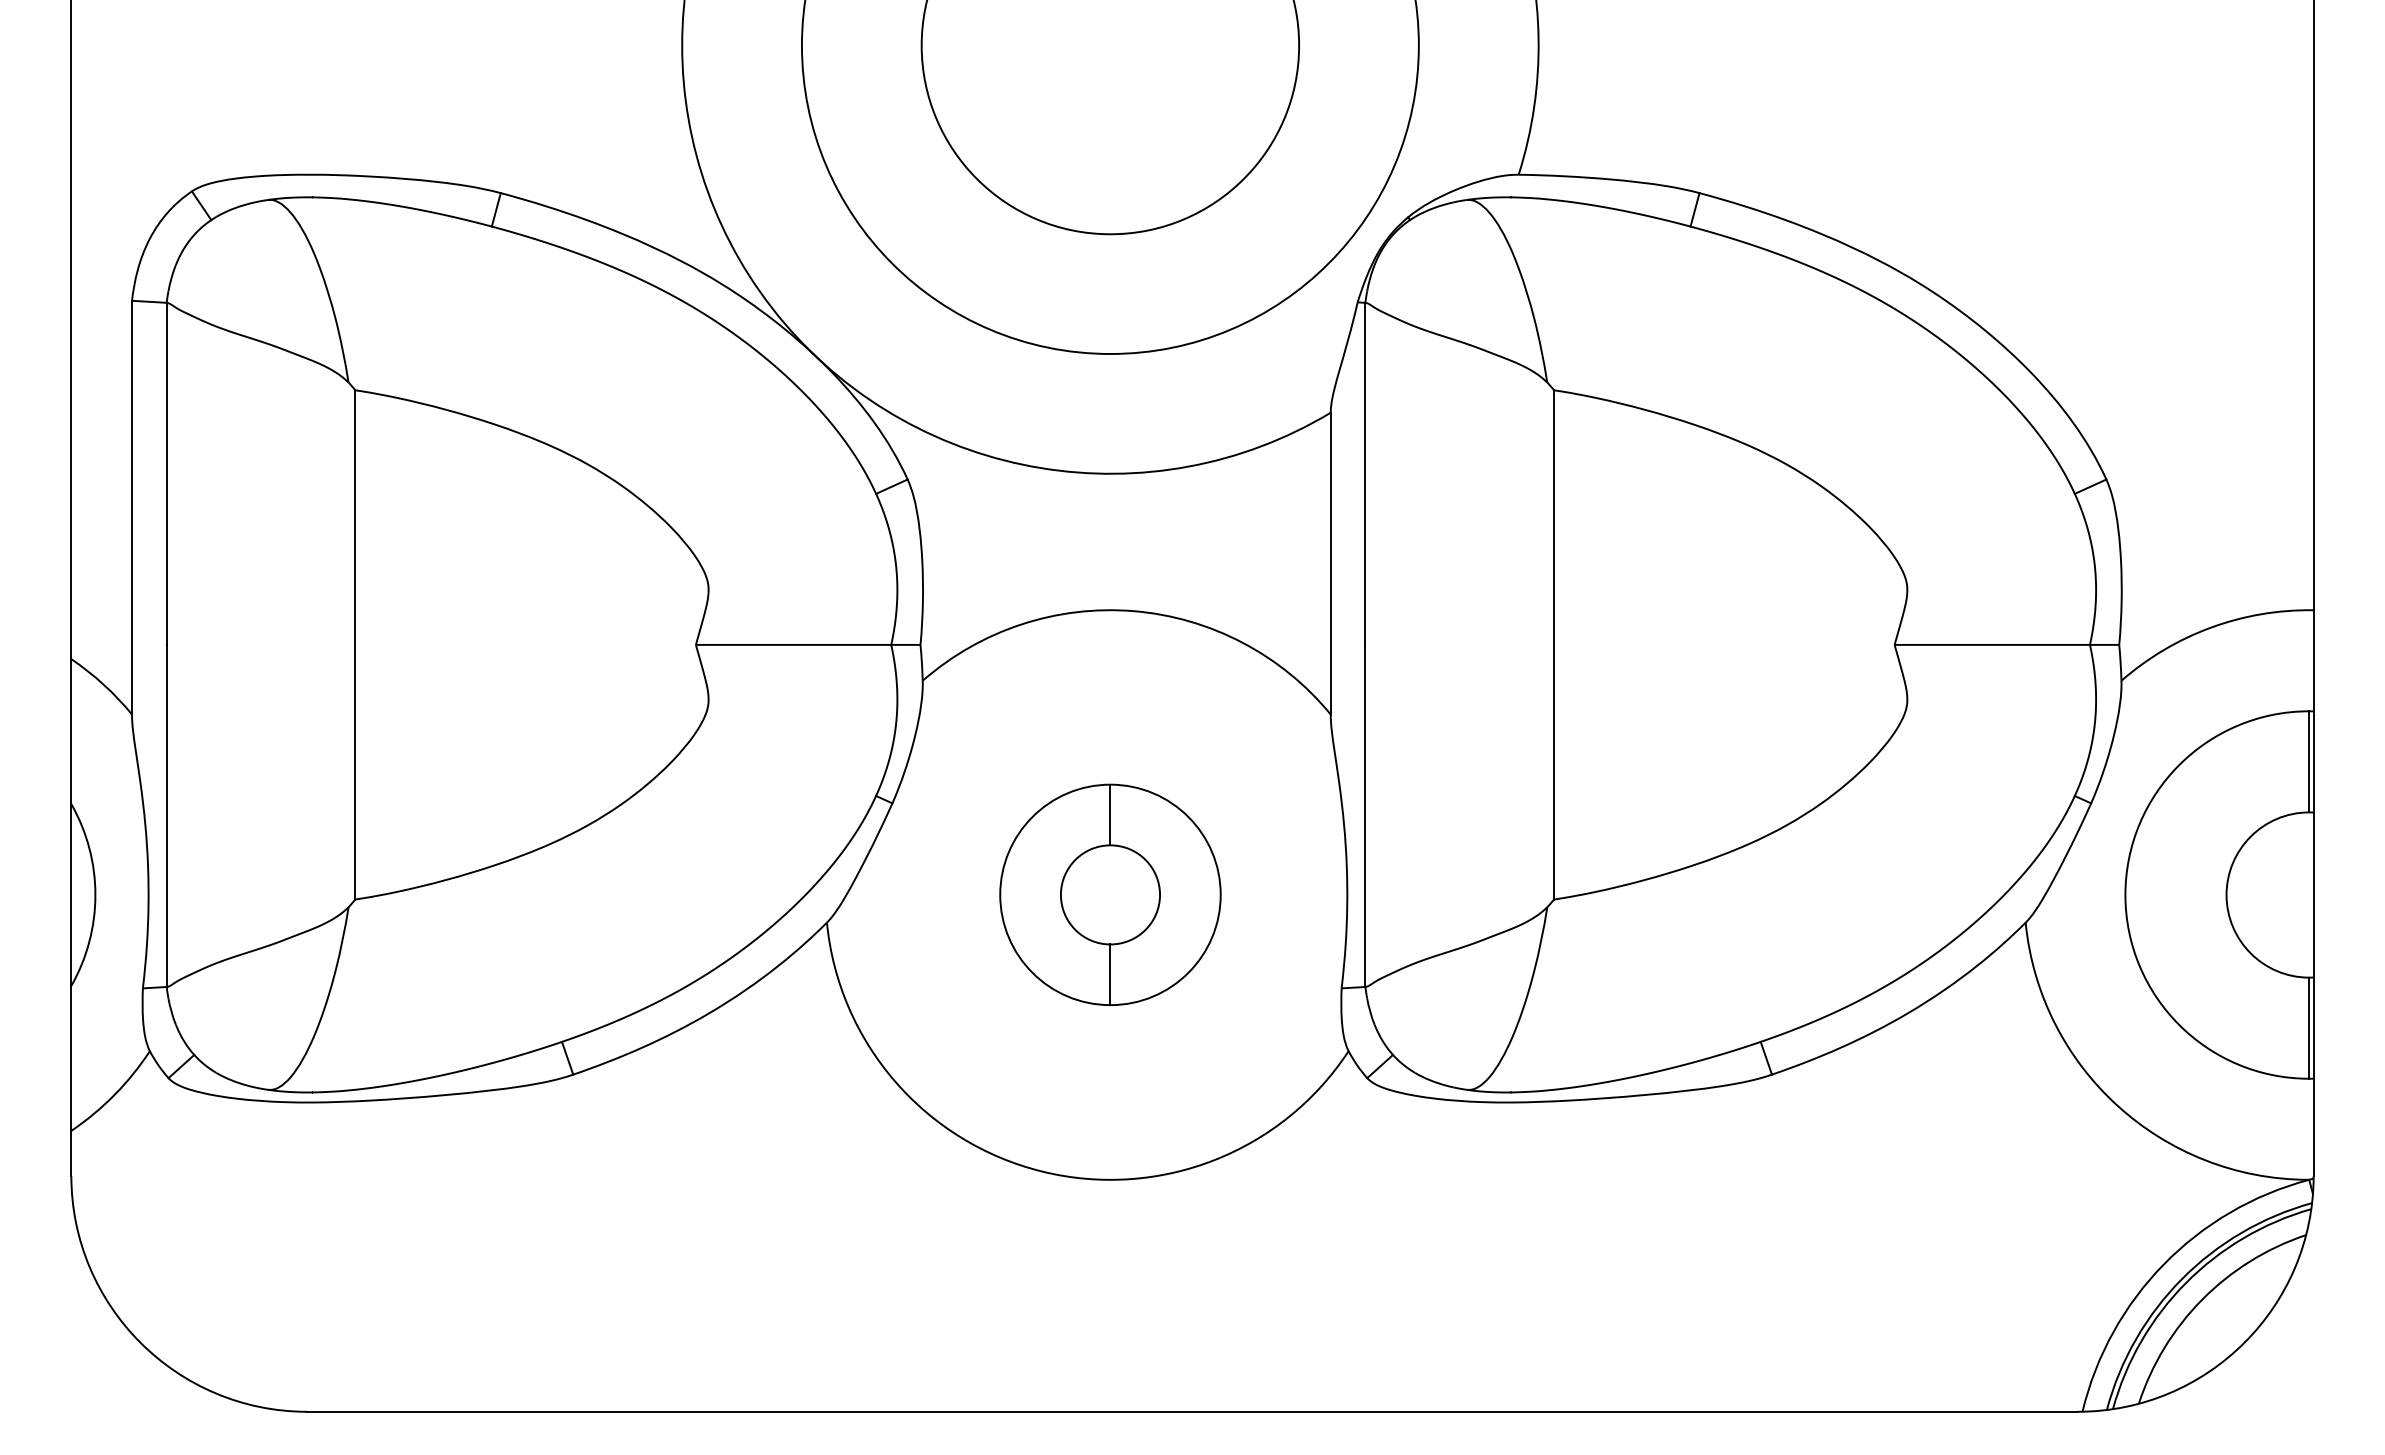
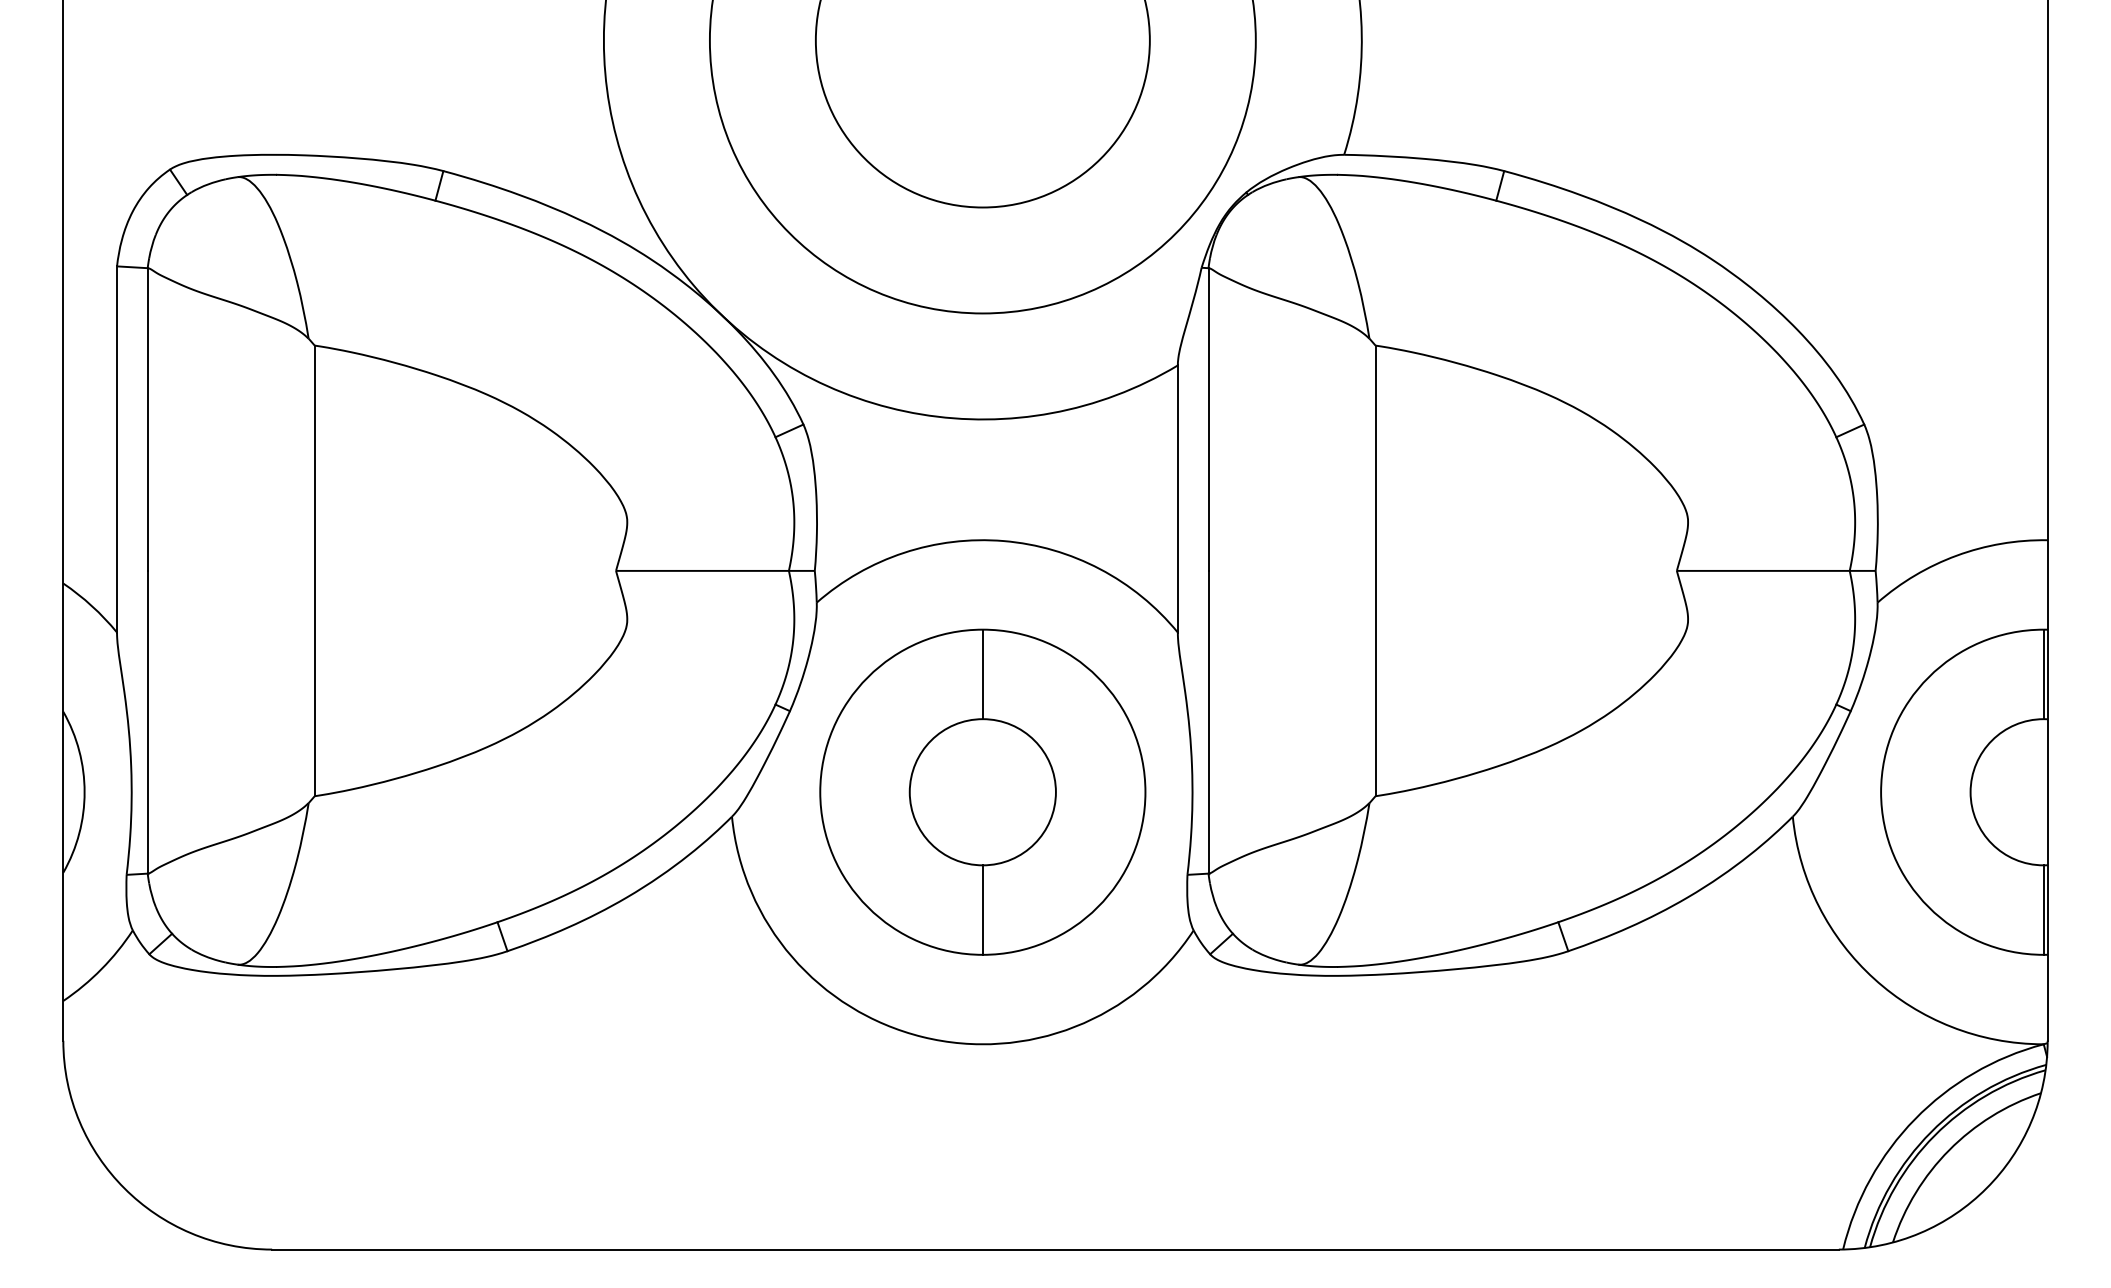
part: (1110, 894) -> (982, 791), size x1.67

